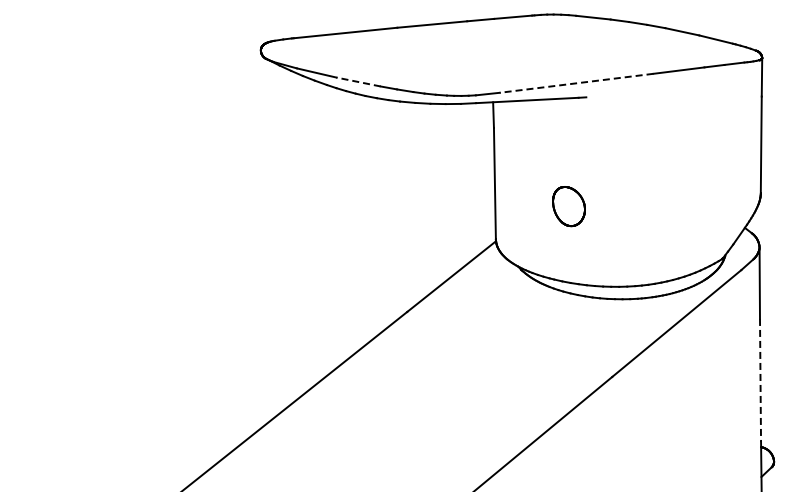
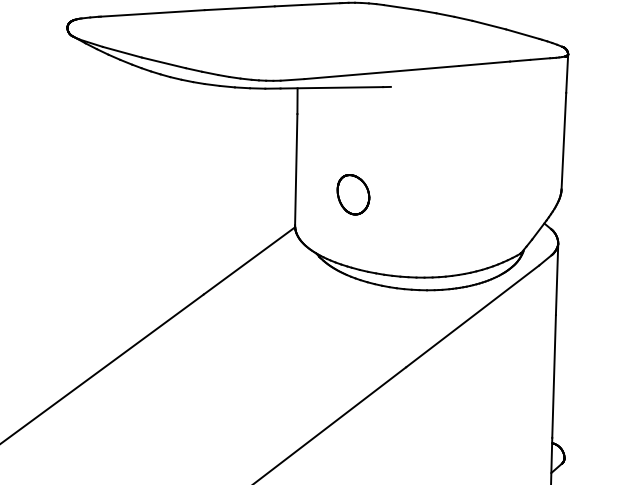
line: (358, 82) -> (163, 63), dashed -> solid
line: (576, 83) -> (381, 72), dashed -> solid
part: (568, 206) -> (352, 194), moved
line: (760, 380) -> (554, 376), dashed -> solid

